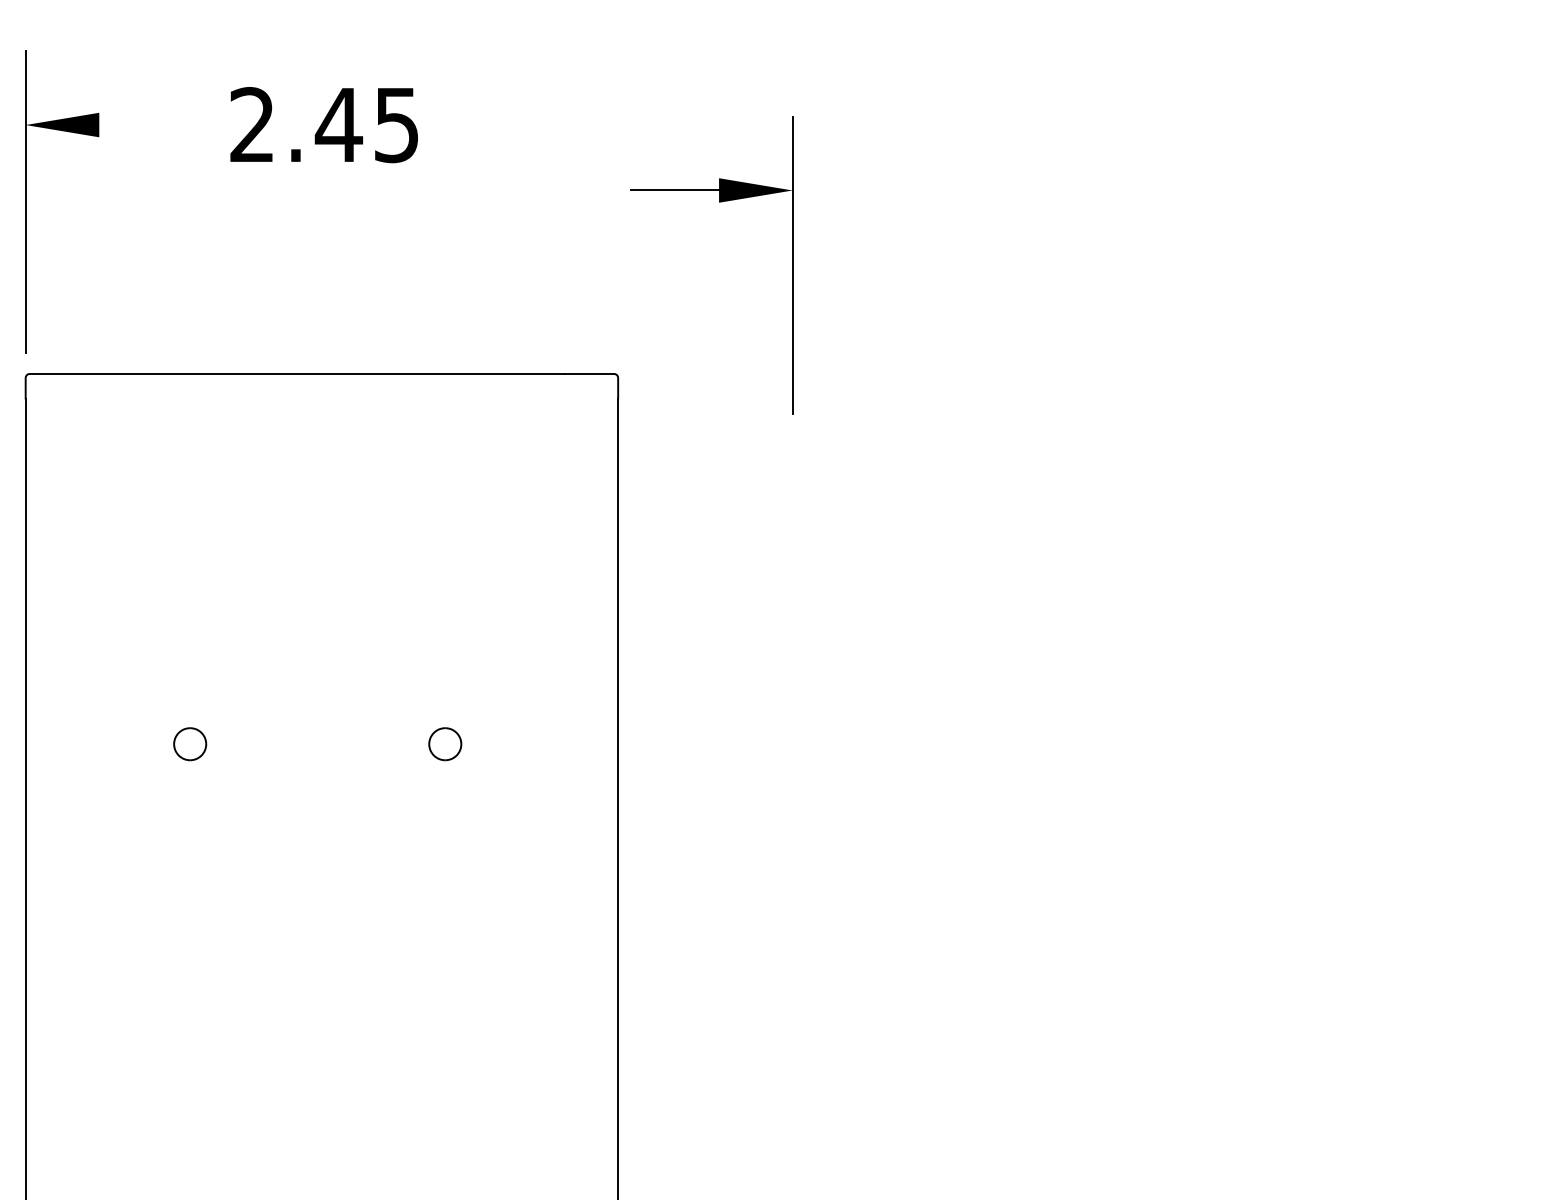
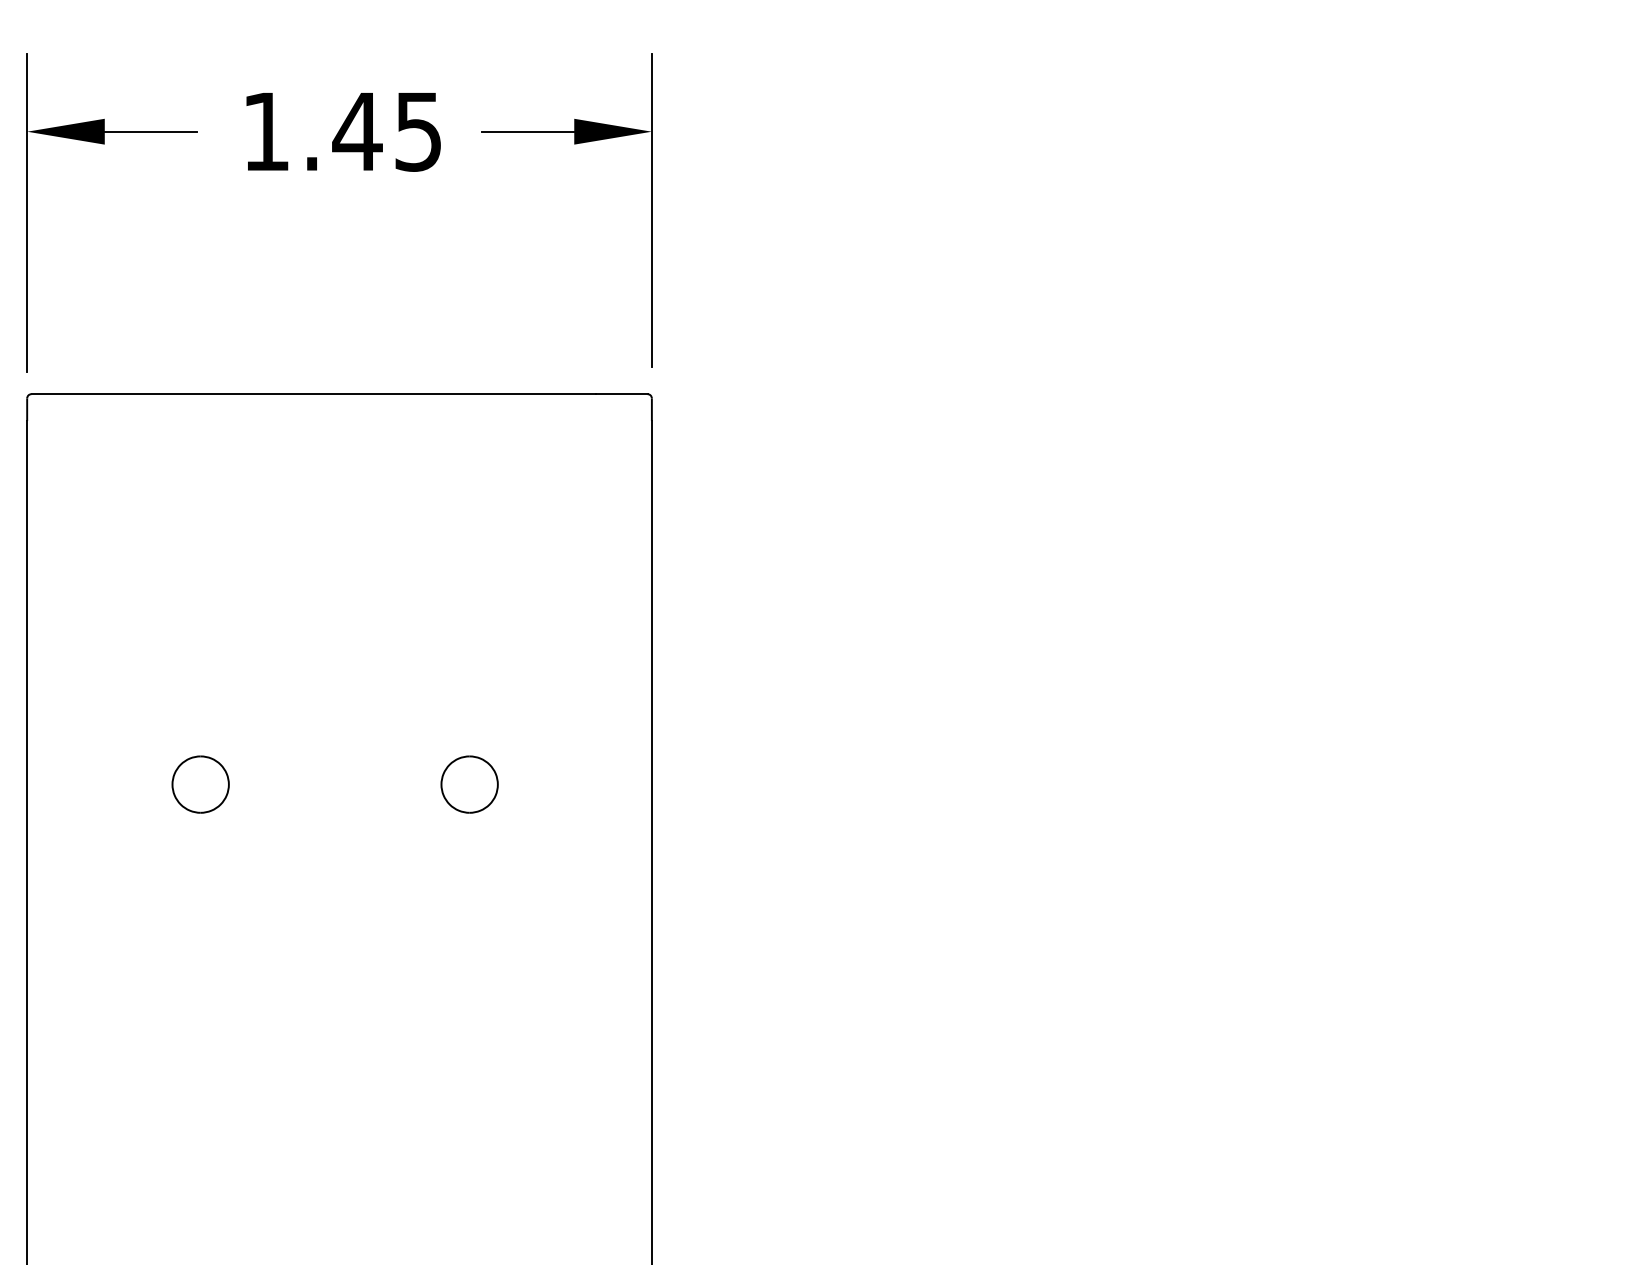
text: (251, 123) -> (265, 130), 2.45 -> 1.45
line: (142, 124) -> (150, 131), added
part: (719, 202) -> (574, 144), moved
part: (190, 744) -> (200, 784), size x1.67
part: (445, 744) -> (469, 784), size x1.67

